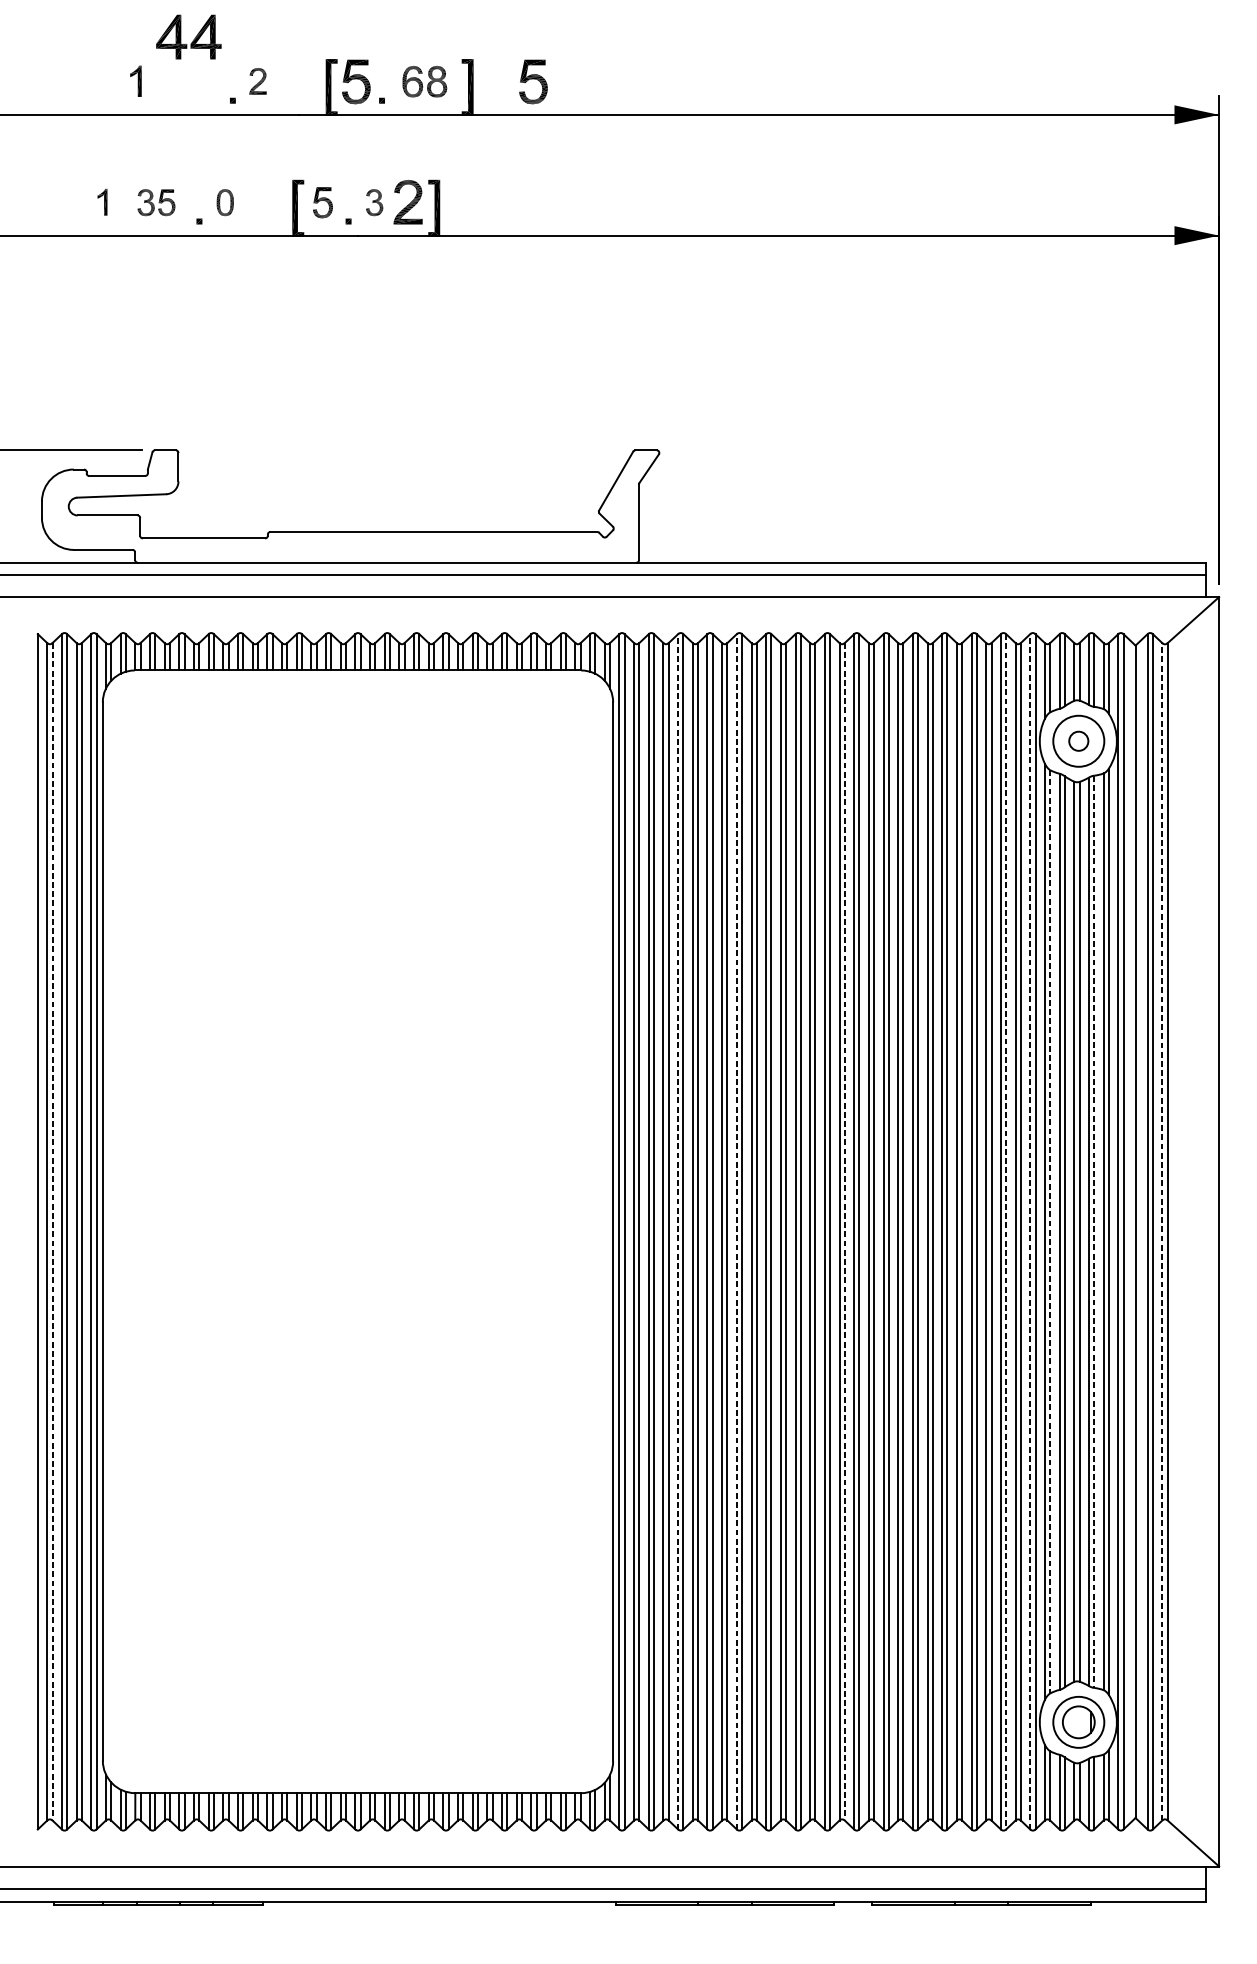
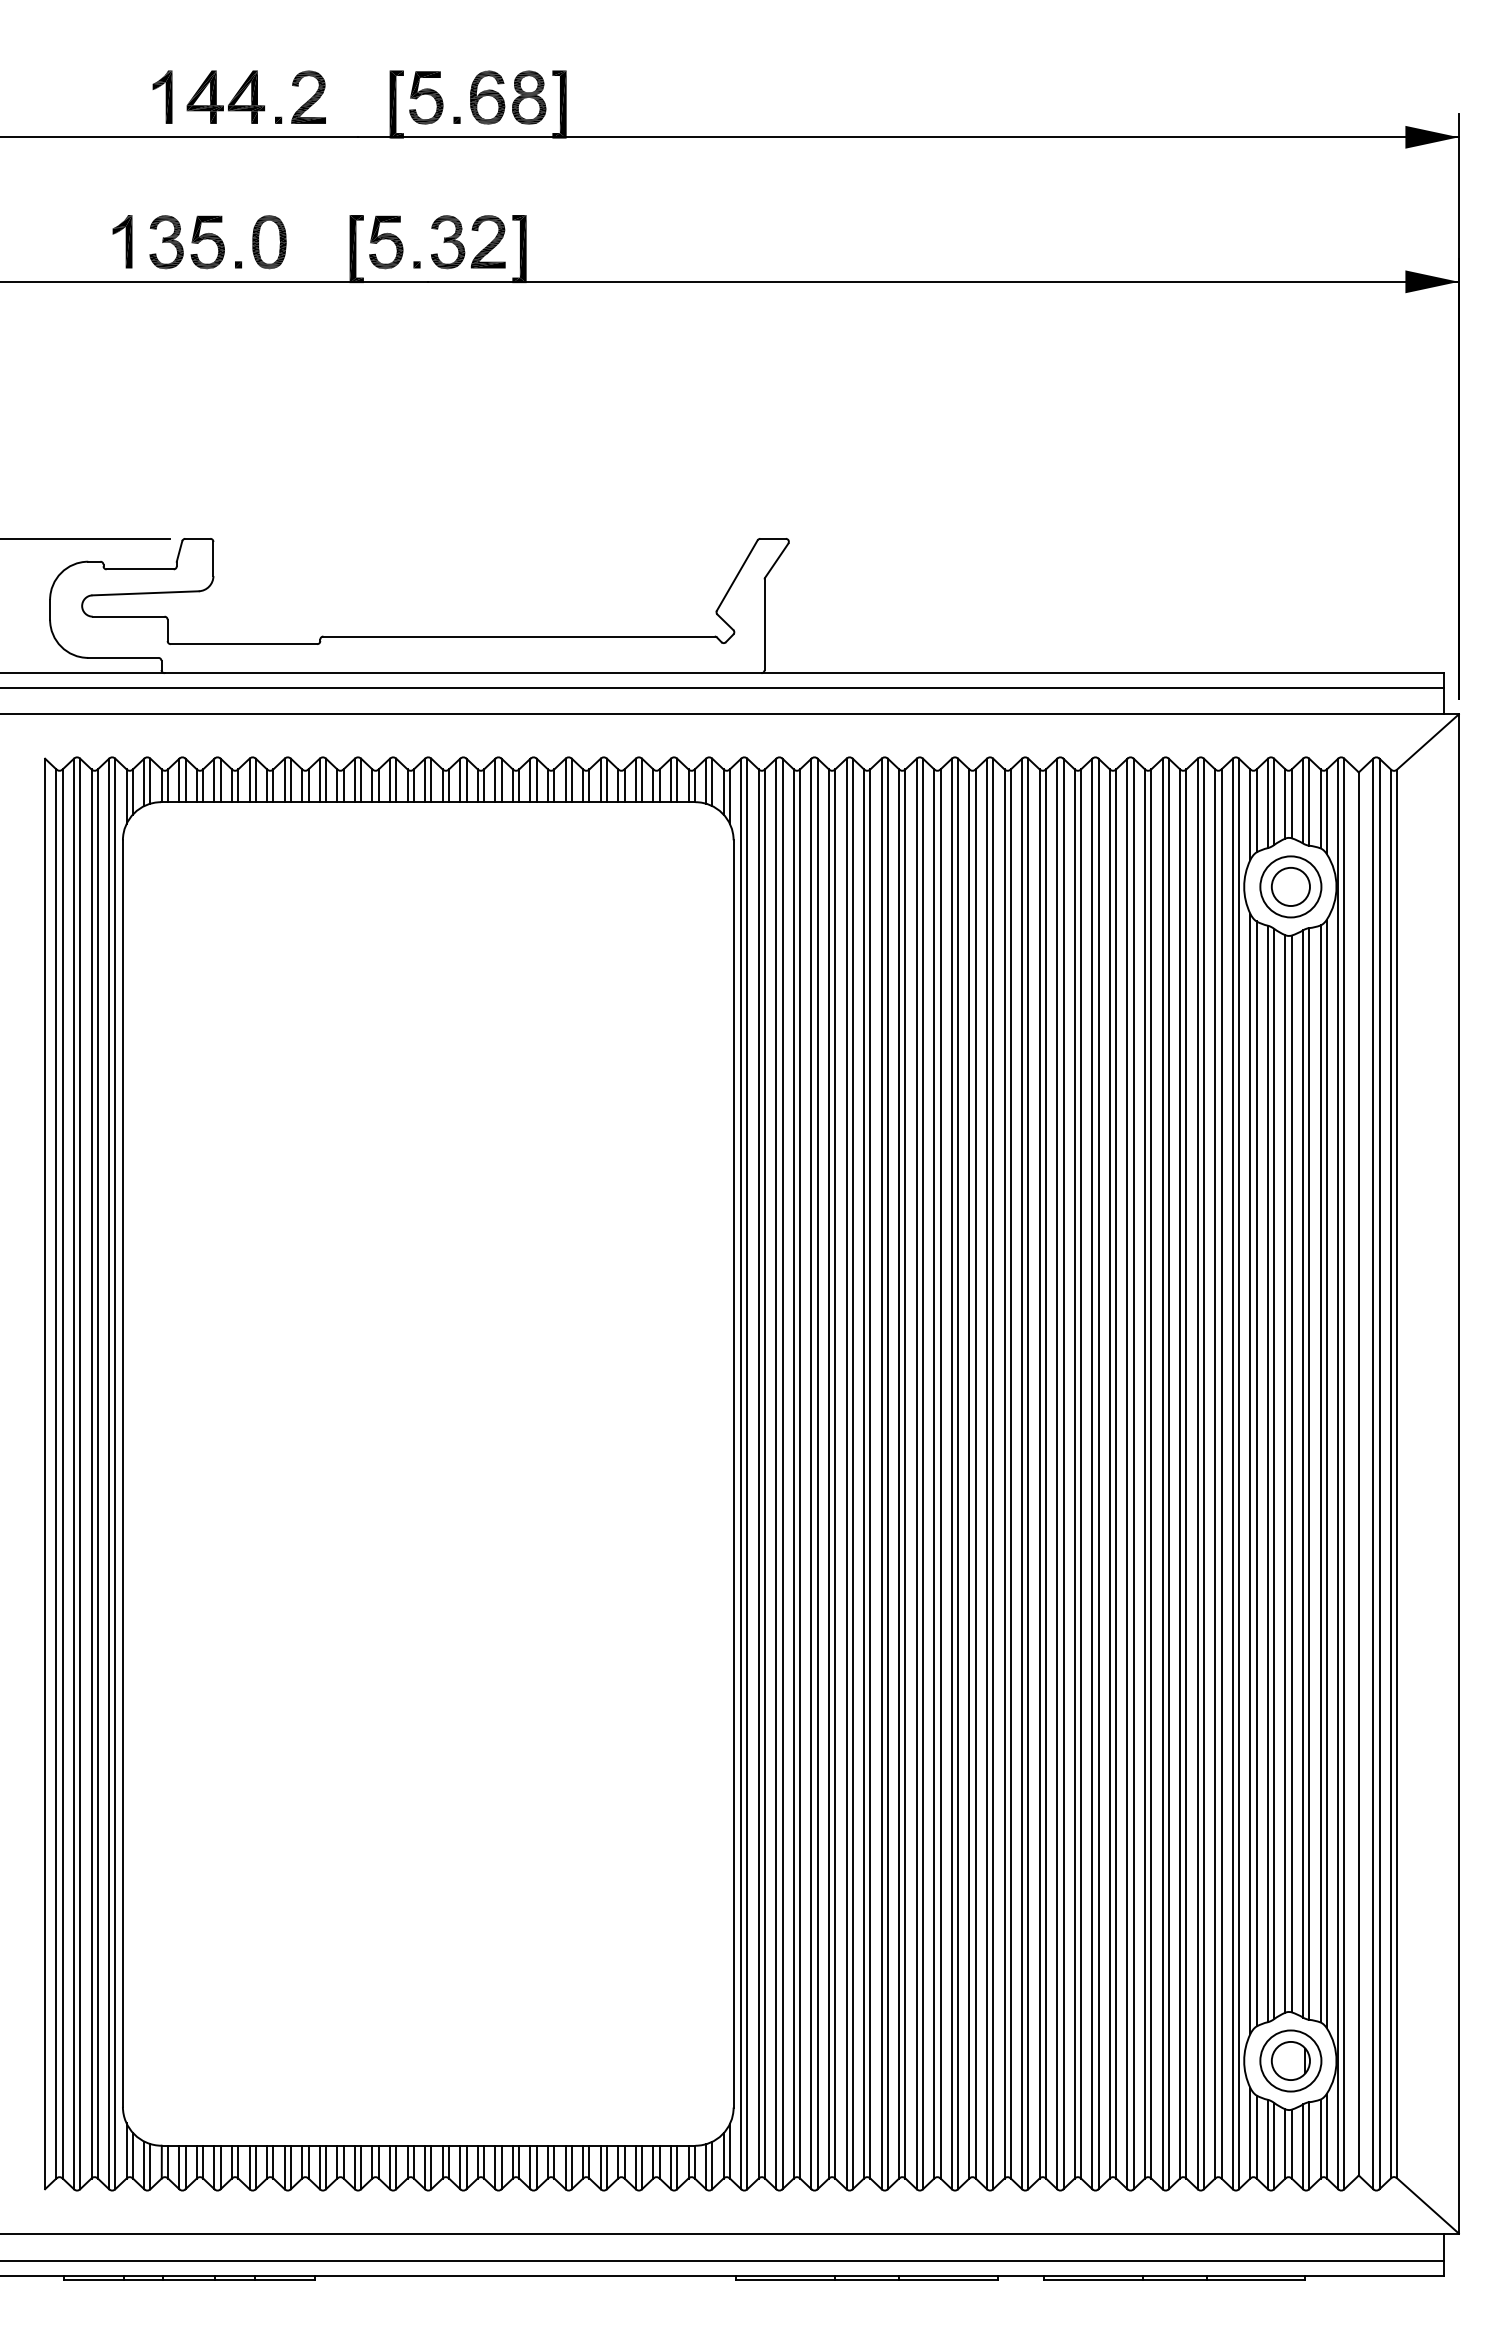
part: (192, 40) -> (230, 101), moved
part: (135, 80) -> (162, 96), size x1.43
part: (257, 80) -> (308, 96), size x1.67
part: (425, 81) -> (508, 97), size x1.43
part: (533, 81) -> (638, 97), removed
part: (102, 201) -> (122, 241), size x1.67
part: (155, 202) -> (186, 242), size x1.67
part: (225, 202) -> (269, 242), size x1.67
part: (323, 202) -> (386, 242), size x1.43
part: (374, 202) -> (448, 242), size x1.67
circle: (1078, 740) -> (1290, 886), size x1.67
line: (52, 1231) -> (62, 1473), dashed -> solid
line: (678, 1231) -> (811, 1473), dashed -> solid
line: (736, 1231) -> (881, 1473), dashed -> solid
line: (844, 1231) -> (1010, 1473), dashed -> solid
line: (1030, 1231) -> (1232, 1473), dashed -> solid
line: (1050, 1231) -> (1256, 1473), dashed -> solid
line: (1094, 1231) -> (1309, 1473), dashed -> solid
line: (1162, 1231) -> (1390, 1473), dashed -> solid
line: (1005, 1232) -> (1203, 1474), dashed -> solid

